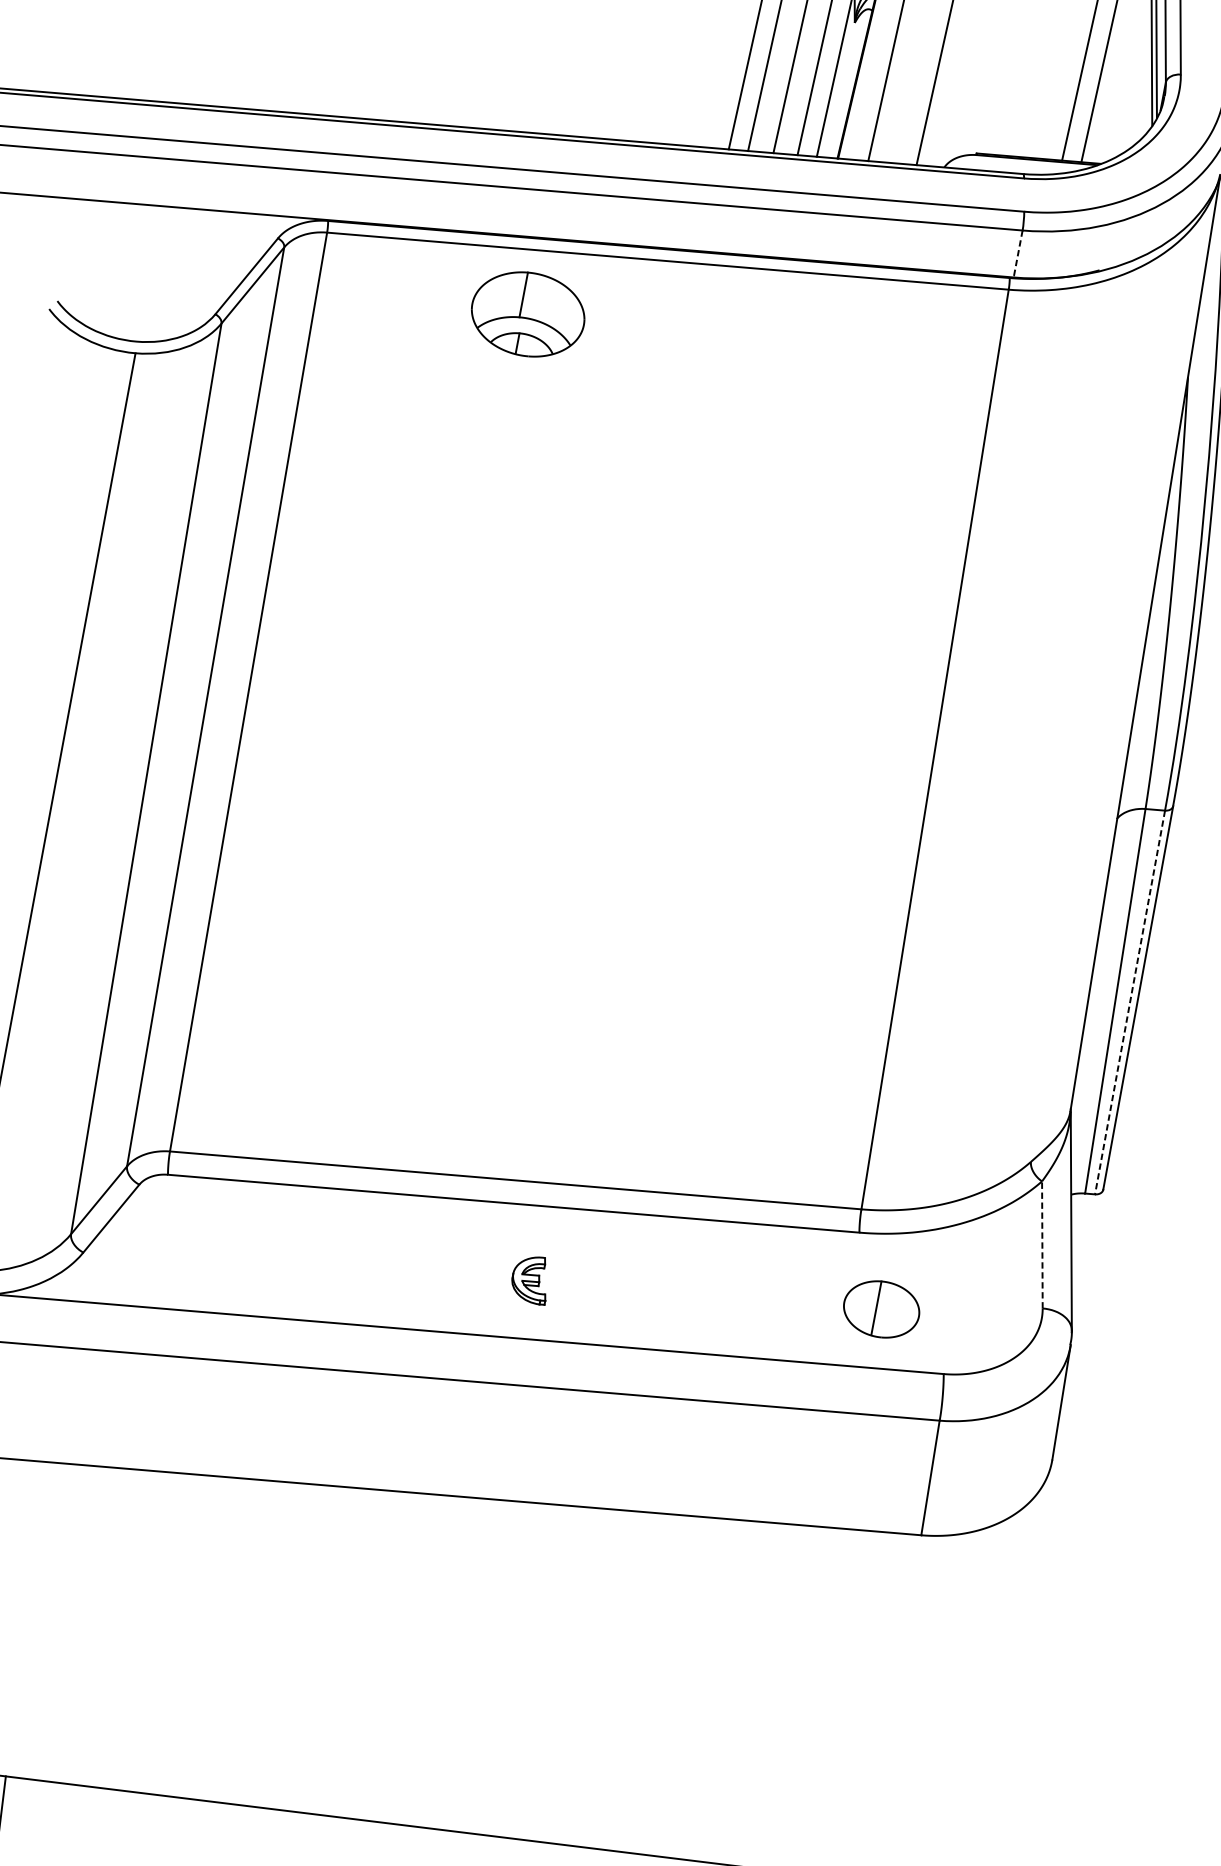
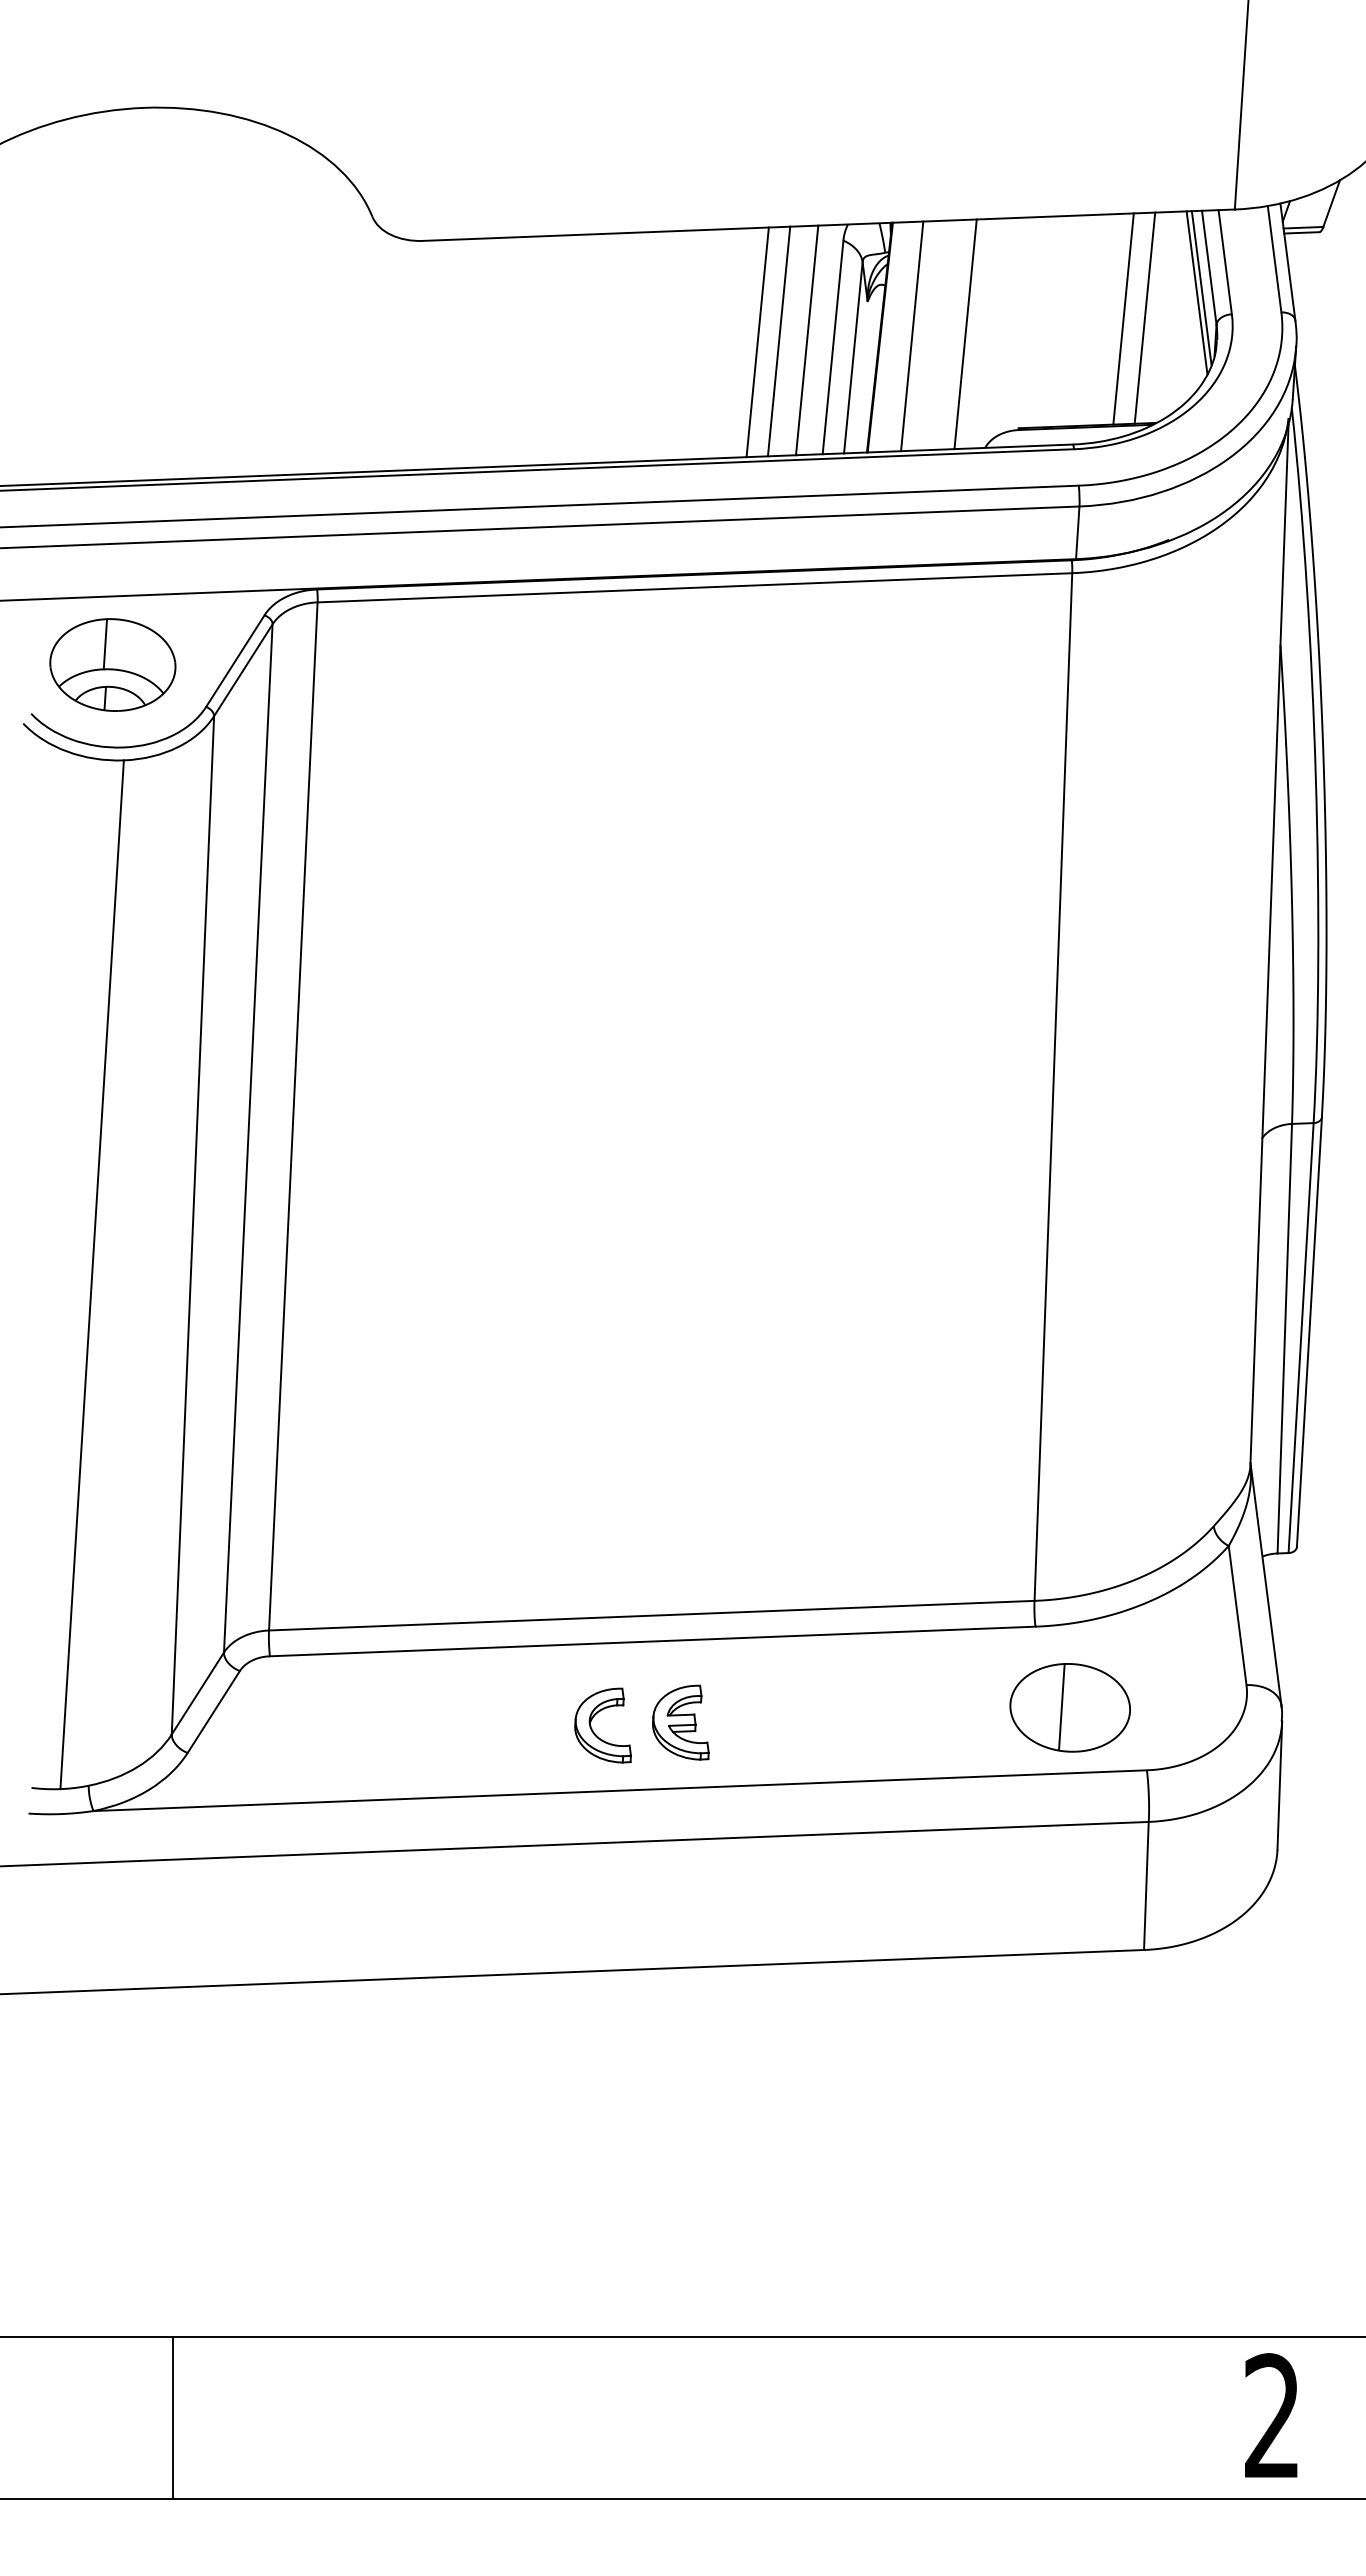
line: (1017, 254) -> (1077, 533), dashed -> solid
part: (527, 313) -> (112, 664), moved
line: (1130, 1002) -> (1301, 1338), dashed -> solid
line: (1042, 1244) -> (1237, 1615), dashed -> solid
part: (450, 1277) -> (593, 1730), added
part: (529, 1279) -> (680, 1722), size x1.43
part: (881, 1309) -> (1069, 1707), size x1.43

